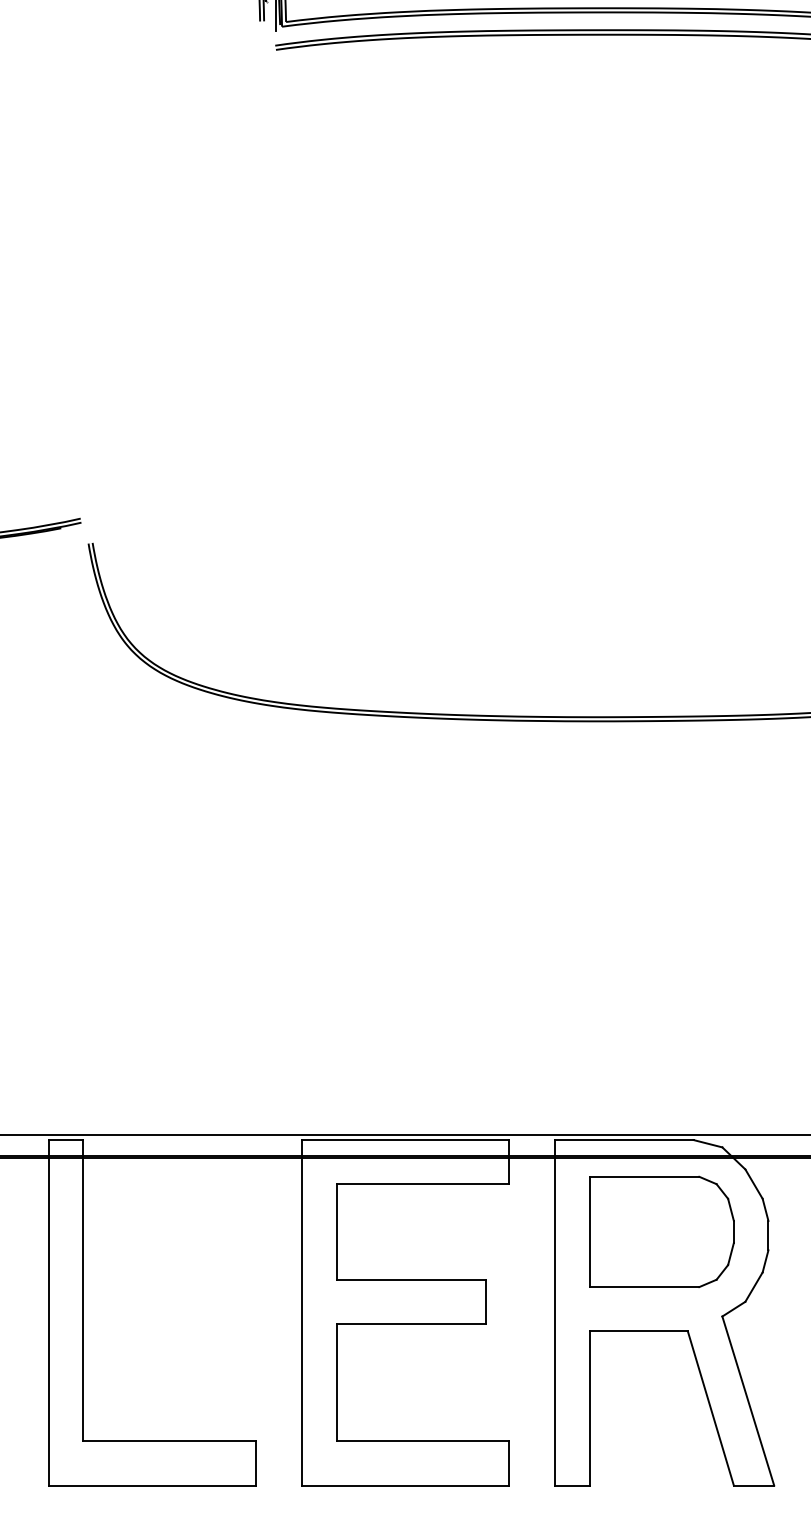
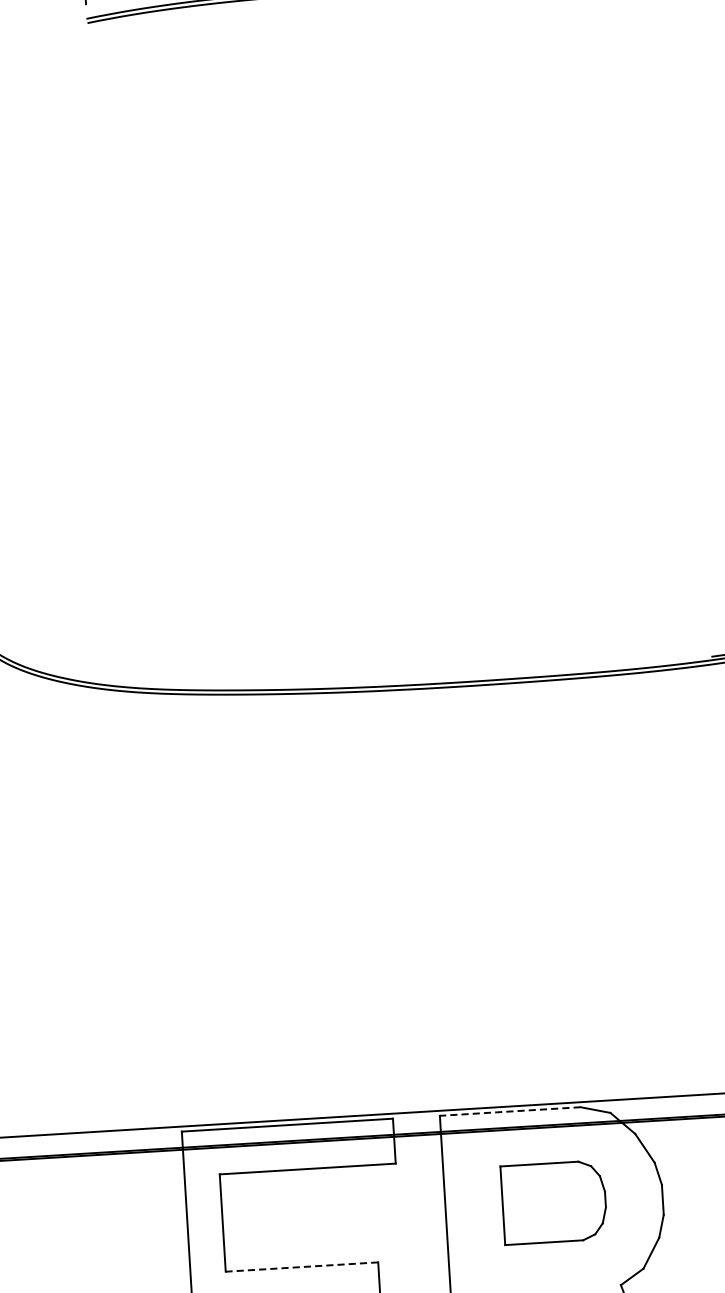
line: (623, 1140) -> (509, 1112), solid -> dashed
part: (661, 1231) -> (553, 1202), size x0.7
line: (411, 1279) -> (302, 1266), solid -> dashed

